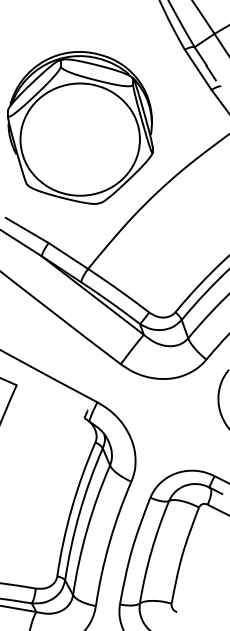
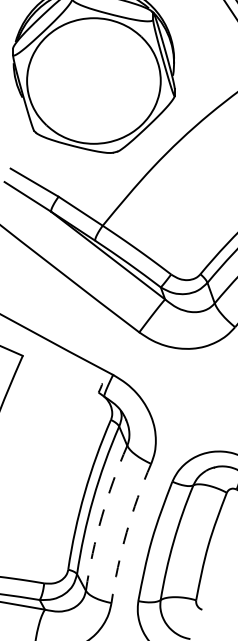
arc: (87, 529) -> (102, 517), solid -> dashed
arc: (109, 542) -> (126, 531), solid -> dashed

